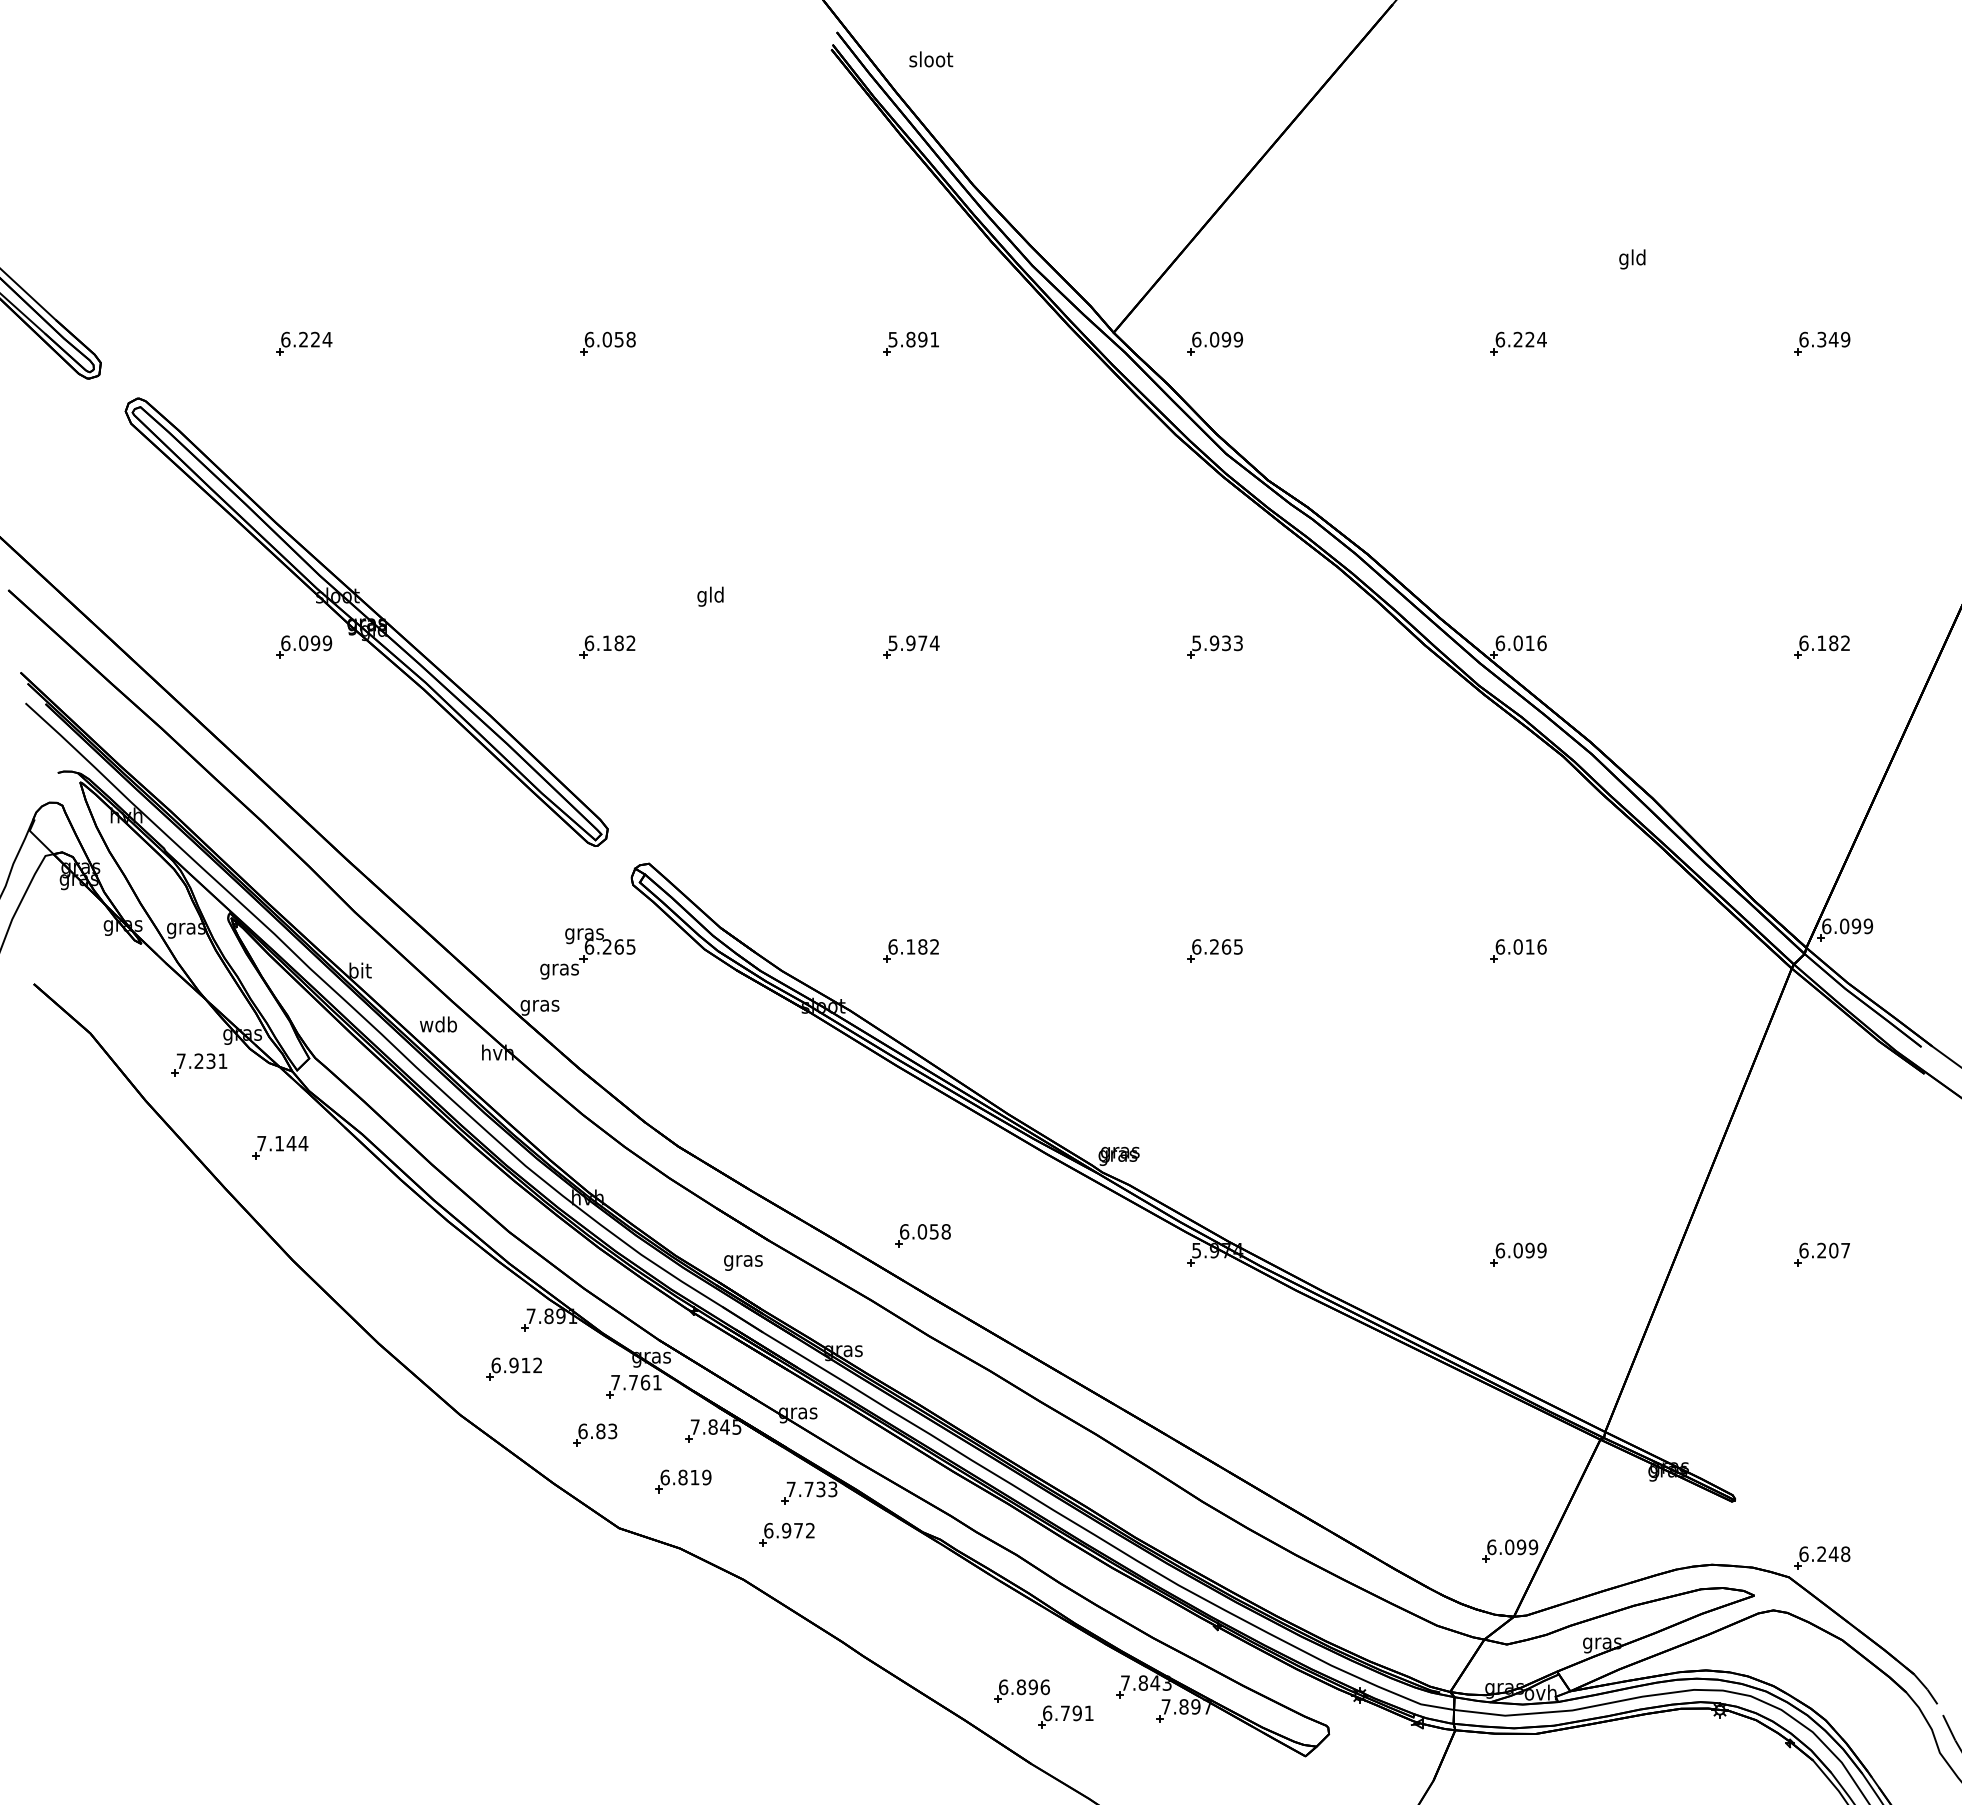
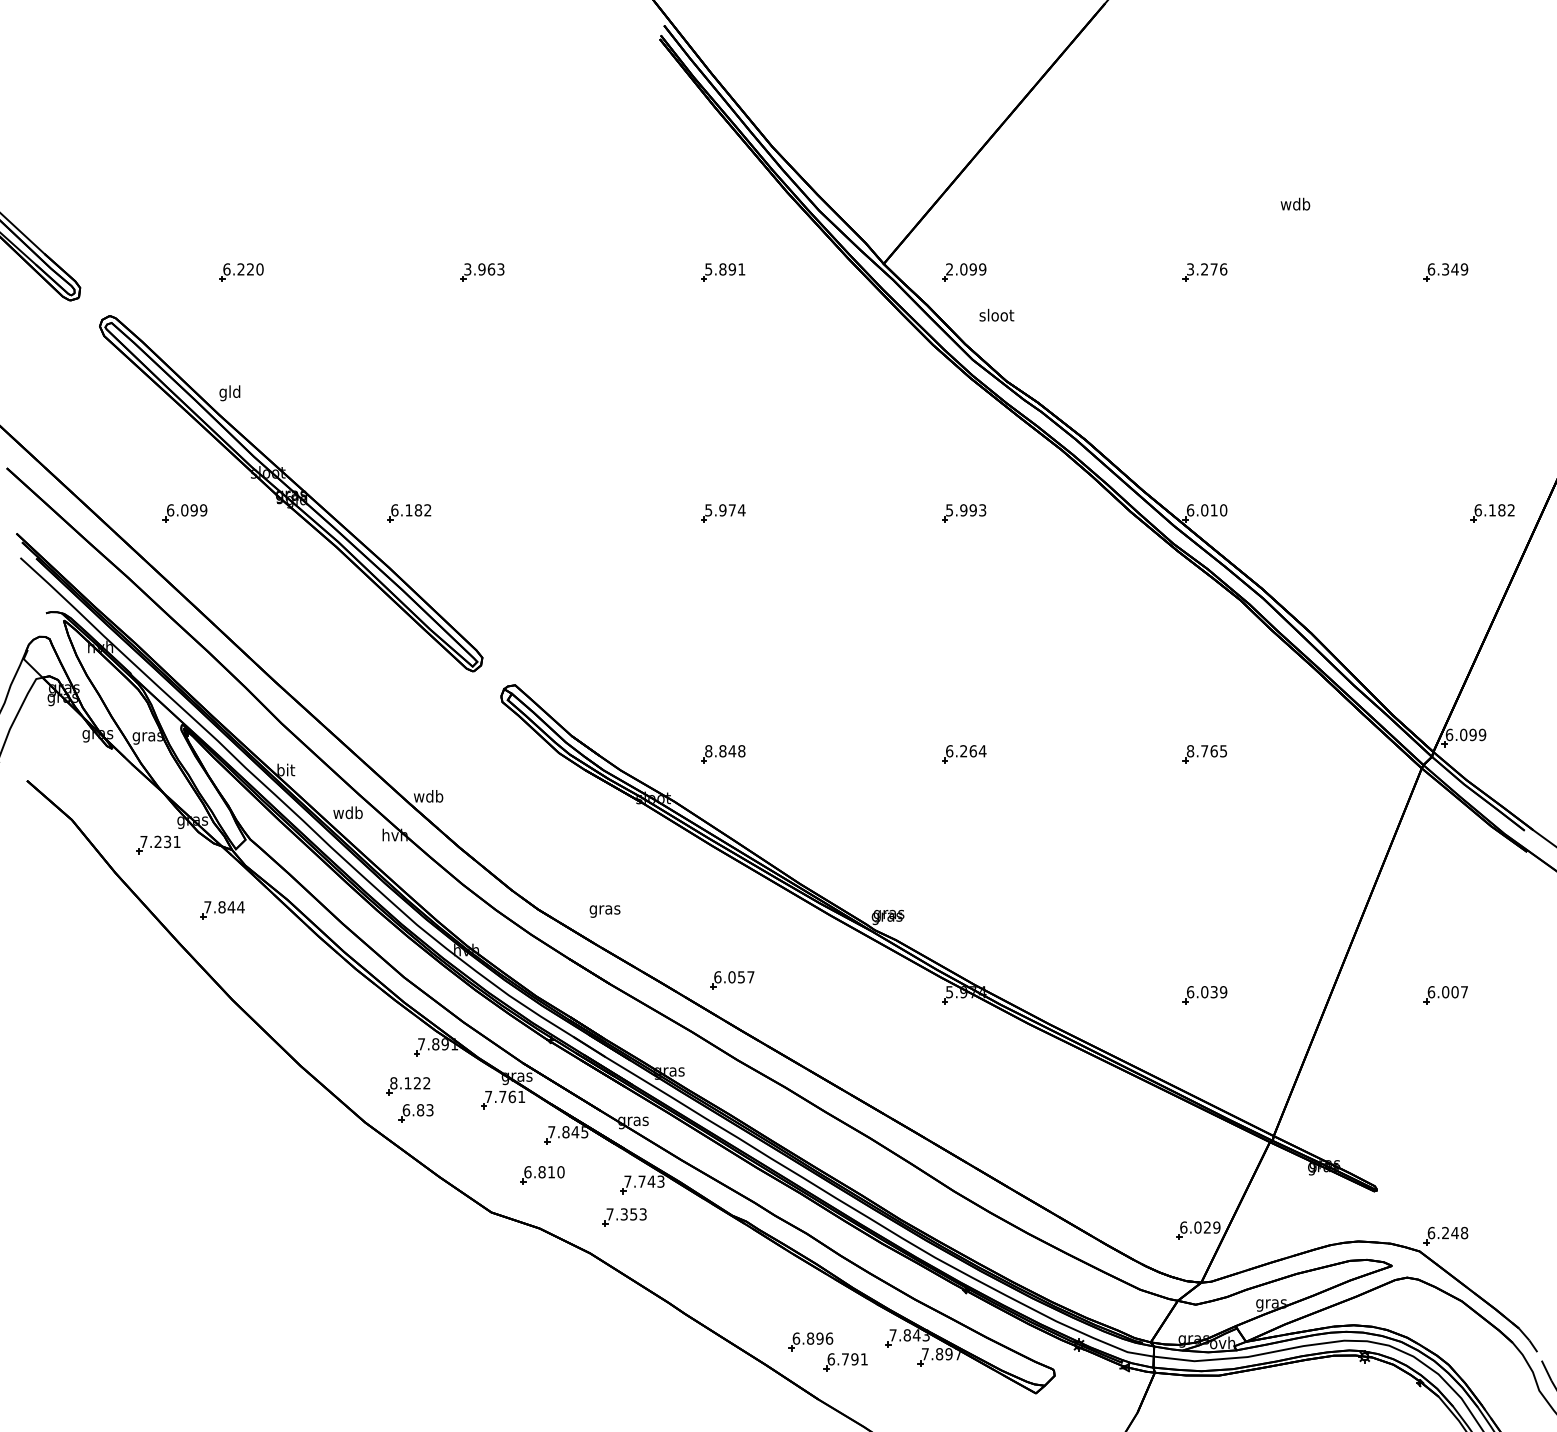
text: (931, 59) -> (997, 315), moved
text: (1632, 259) -> (1295, 205), gld -> wdb
text: (327, 339) -> (260, 269), 6.224 -> 6.220
text: (609, 339) -> (483, 269), 6.058 -> 3.963
text: (1196, 339) -> (949, 269), 6.099 -> 2.099
text: (1520, 339) -> (1206, 269), 6.224 -> 3.276
text: (710, 596) -> (229, 393), moved
text: (1226, 642) -> (973, 509), 5.933 -> 5.993
text: (1541, 642) -> (1223, 509), 6.016 -> 6.010
part: (304, 646) -> (185, 512), moved
part: (607, 646) -> (409, 512), moved
part: (1821, 646) -> (1492, 512), moved
text: (913, 946) -> (724, 750), 6.182 -> 8.848
text: (1238, 946) -> (982, 750), 6.265 -> 6.264
text: (1520, 946) -> (1206, 750), 6.016 -> 8.765
part: (587, 953) -> (466, 756), removed
text: (539, 1005) -> (428, 797), gras -> wdb
text: (279, 1143) -> (221, 907), 7.144 -> 7.844
text: (945, 1231) -> (750, 977), 6.058 -> 6.057
text: (1529, 1250) -> (1213, 992), 6.099 -> 6.039
text: (1821, 1250) -> (1445, 992), 6.207 -> 6.007
text: (743, 1262) -> (605, 911), moved
text: (510, 1365) -> (405, 1083), 6.912 -> 8.122
part: (595, 1434) -> (416, 1112), moved
text: (706, 1477) -> (560, 1172), 6.819 -> 6.810
text: (820, 1489) -> (651, 1181), 7.733 -> 7.743
text: (789, 1530) -> (626, 1214), 6.972 -> 7.353
text: (1521, 1547) -> (1207, 1227), 6.099 -> 6.029

